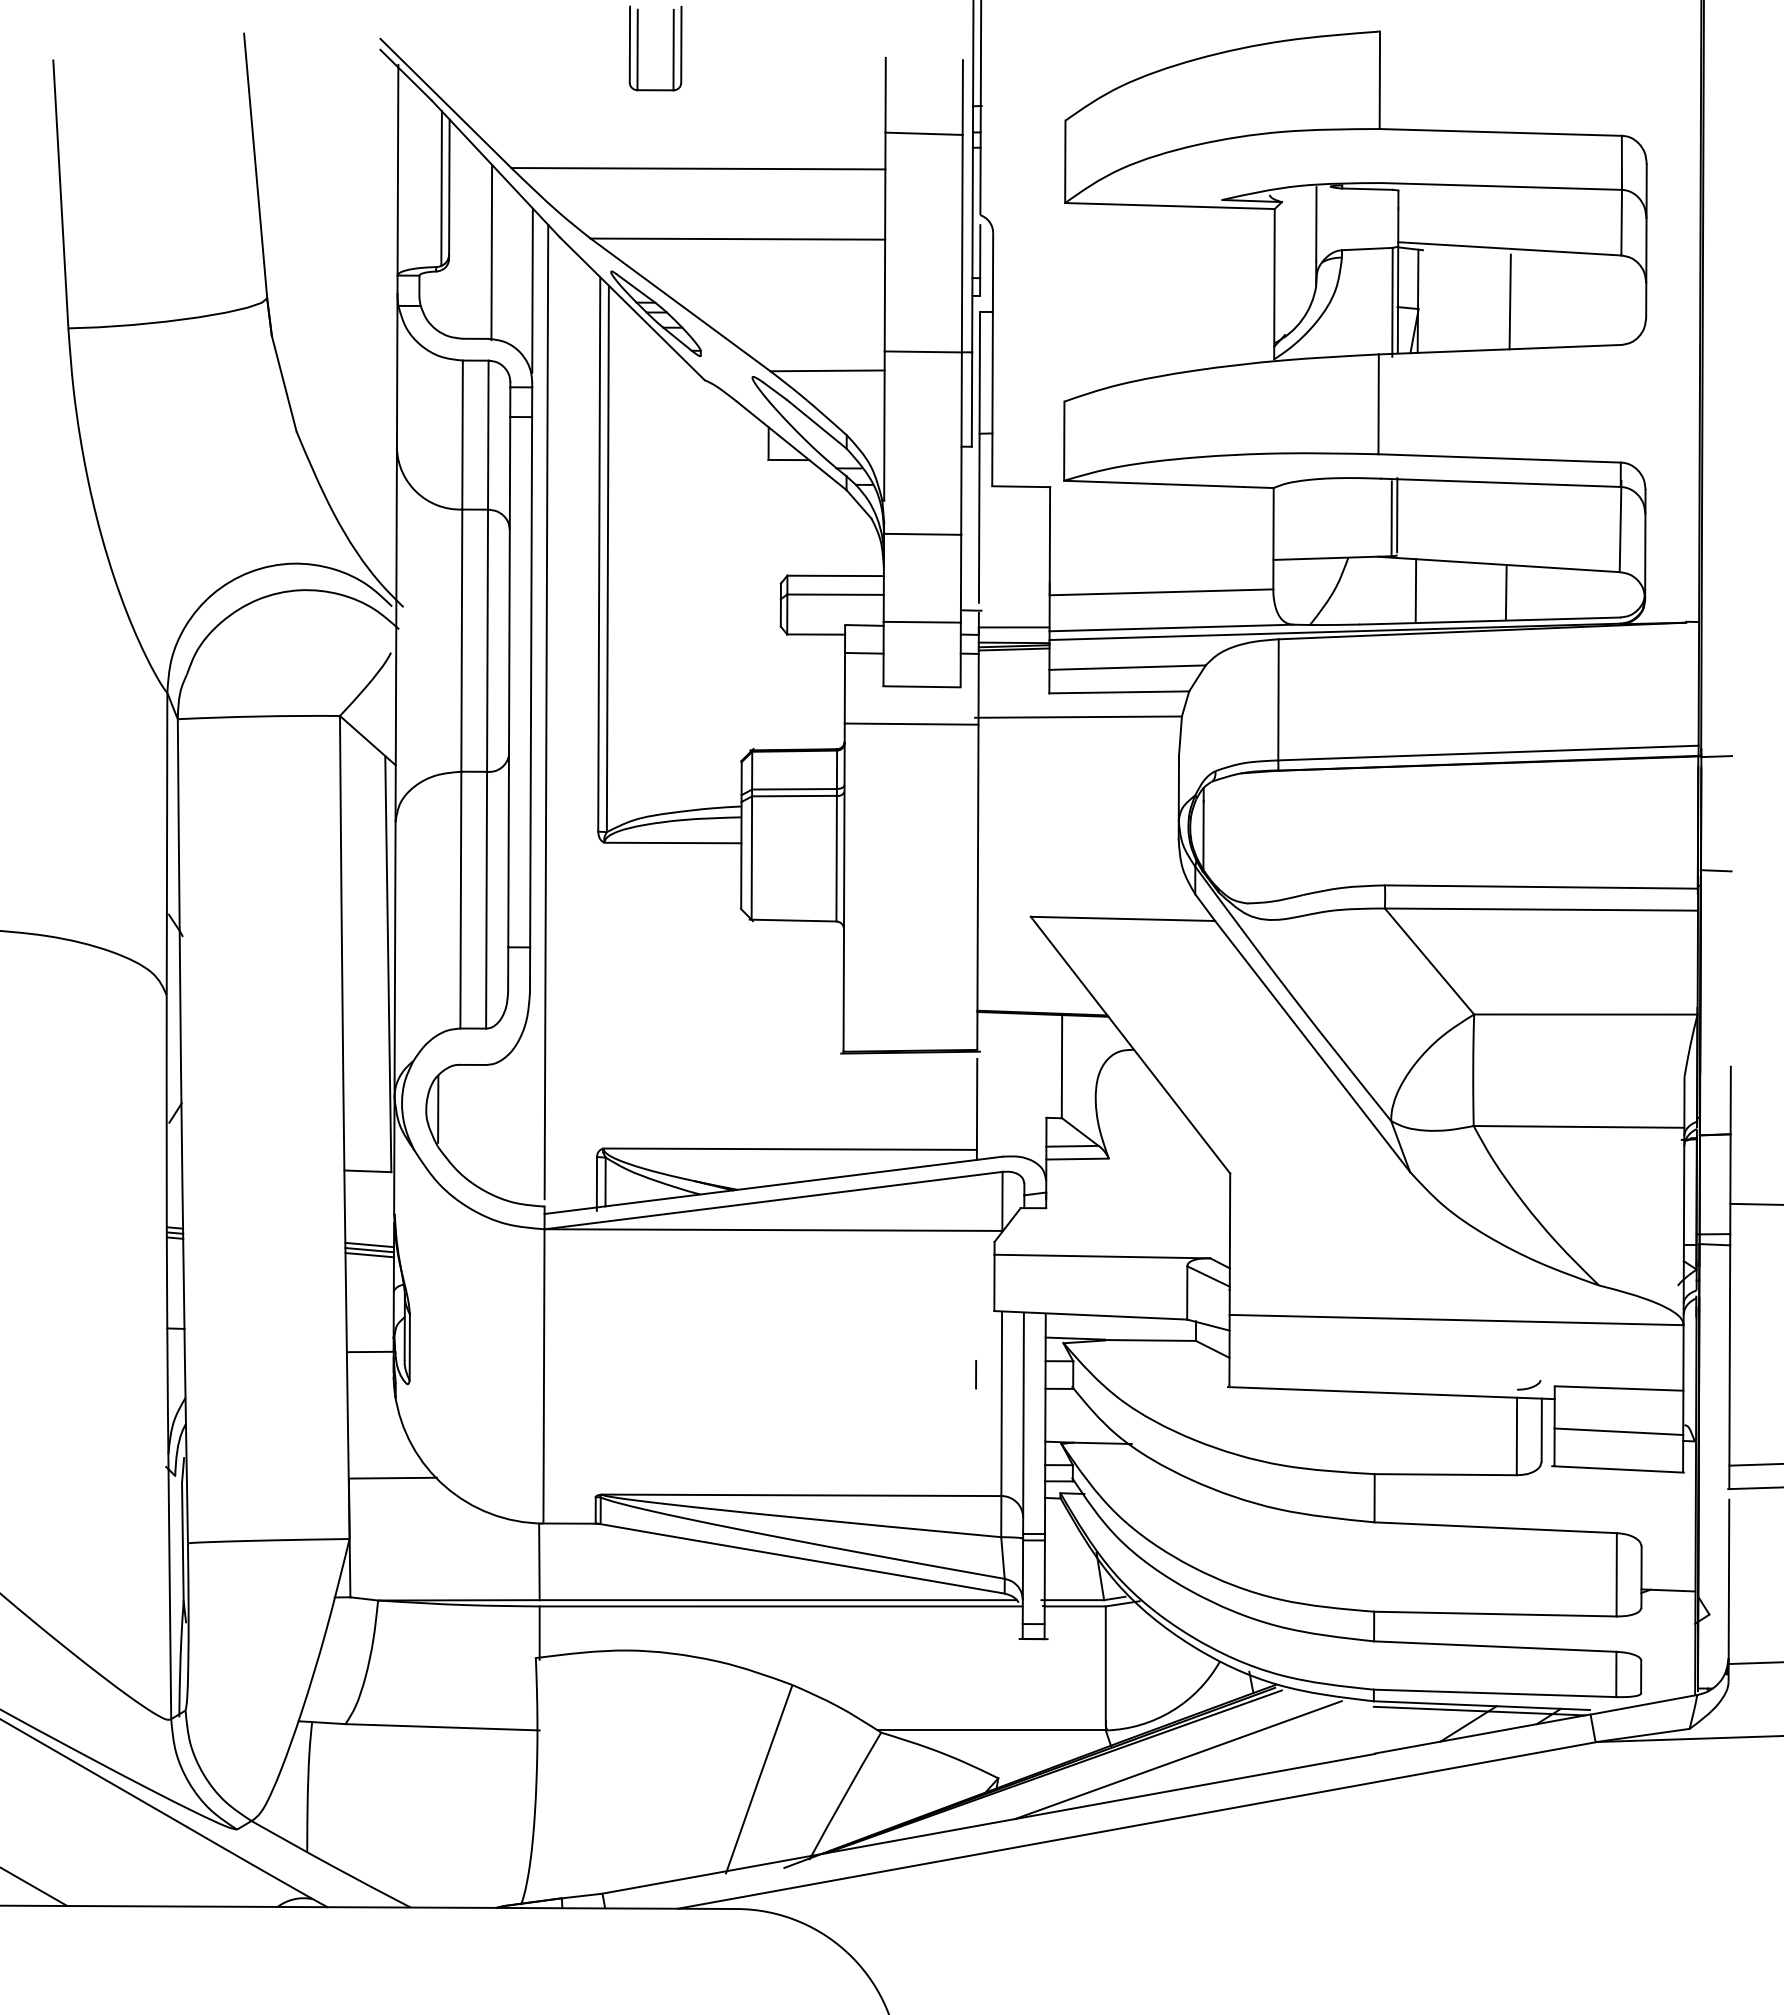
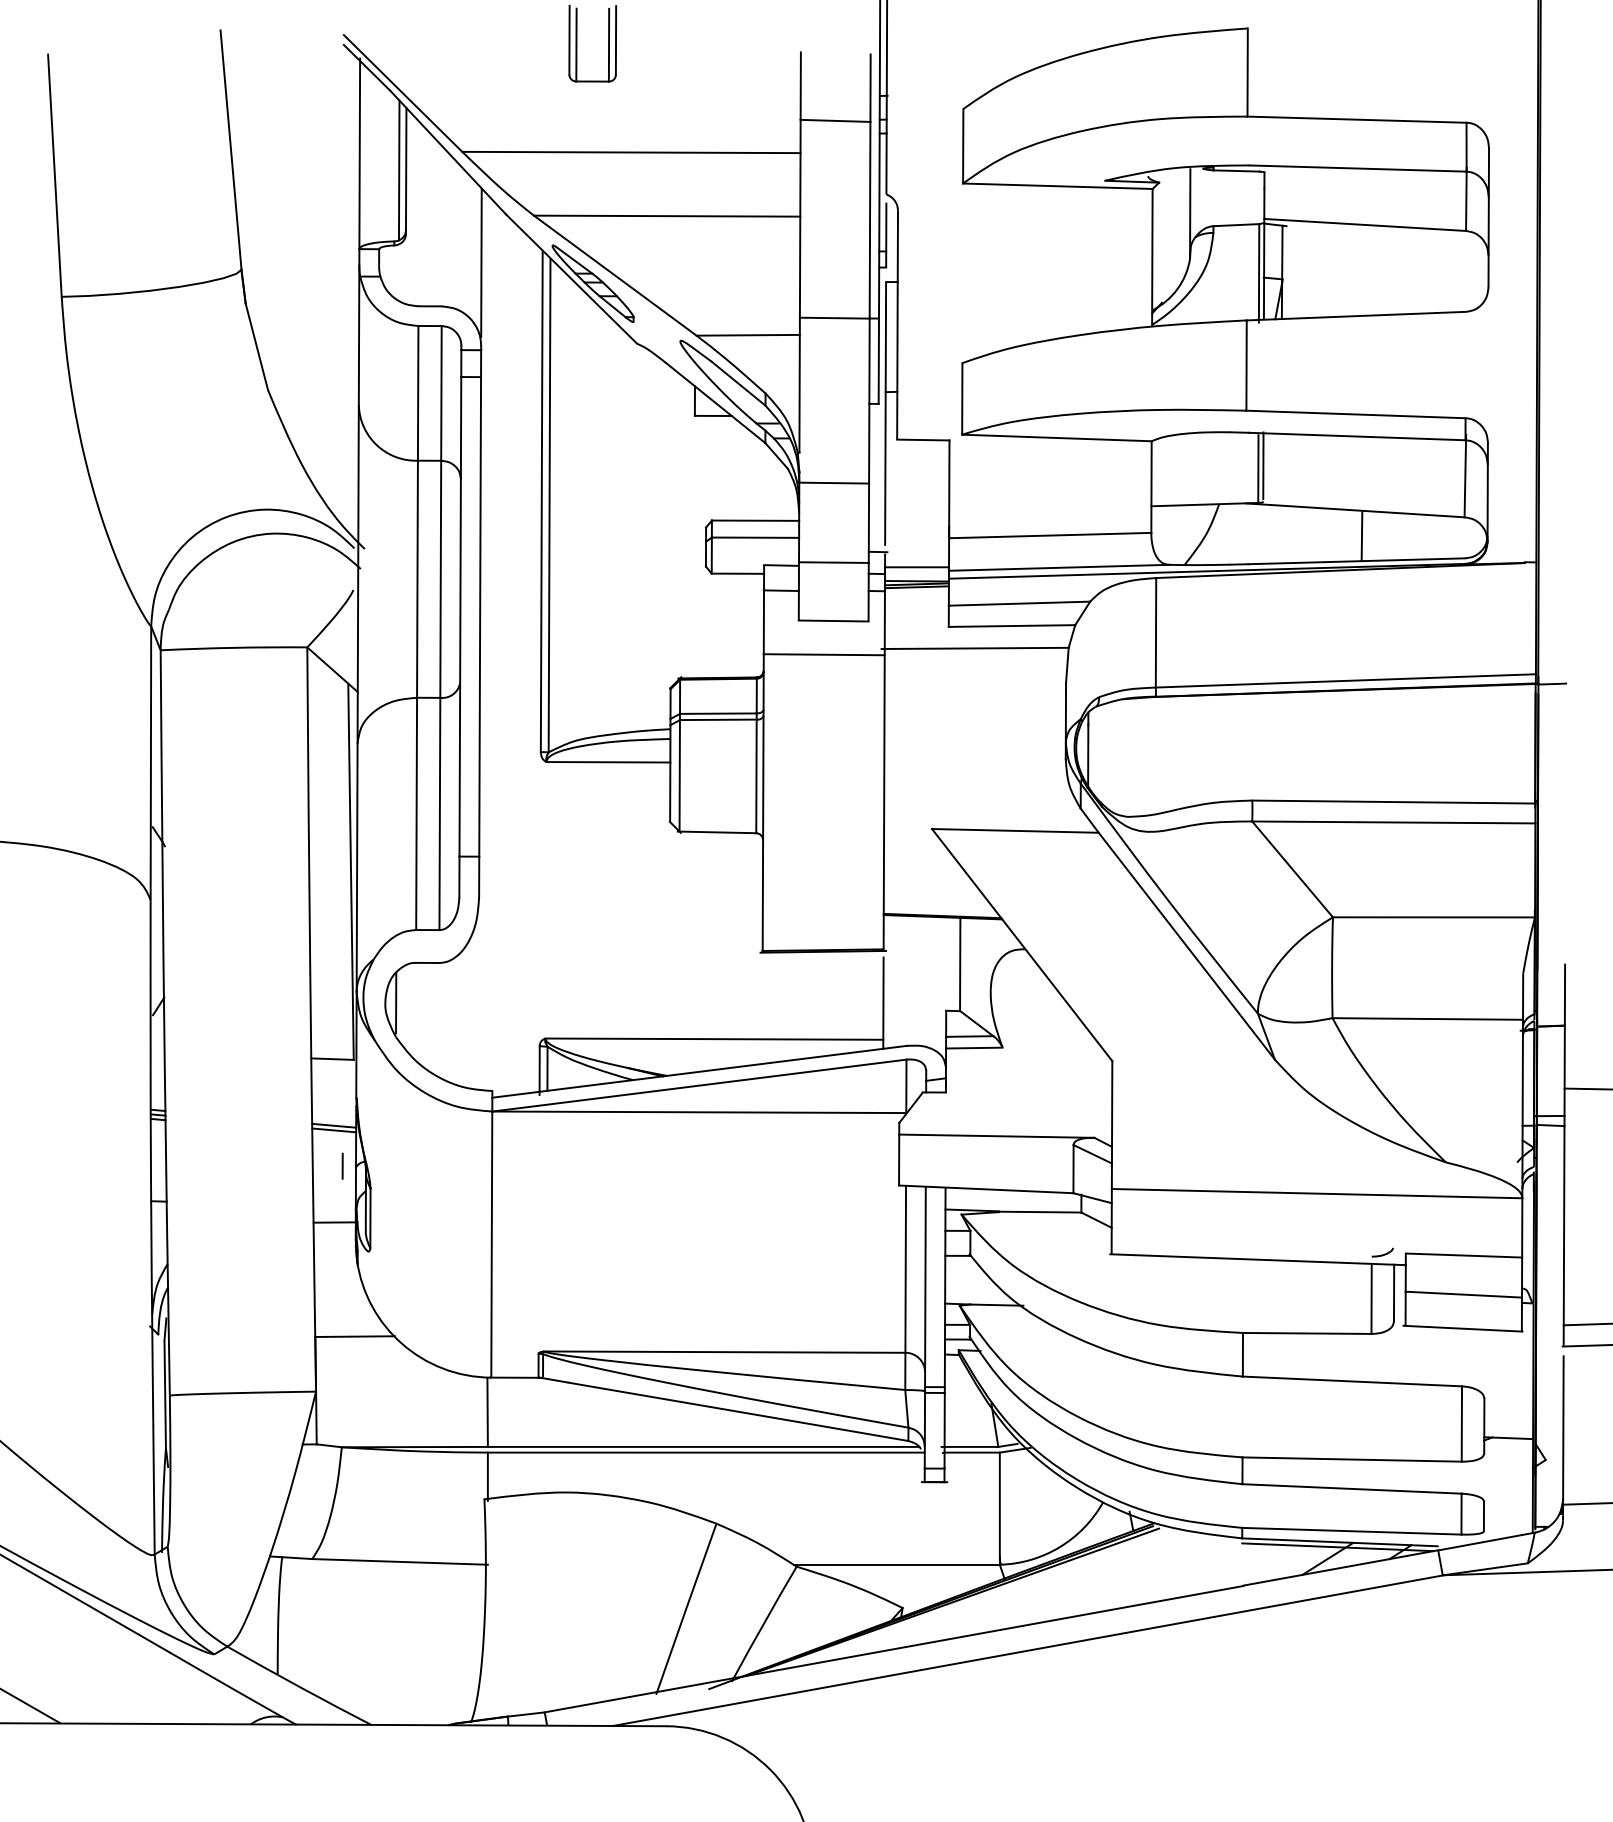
line: (491, 252) -> (444, 228), removed
line: (1509, 301) -> (1364, 272), removed
line: (1415, 591) -> (1279, 534), removed
line: (546, 711) -> (494, 643), removed
line: (1715, 870) -> (1551, 787), removed
line: (369, 1255) -> (334, 1135), removed
line: (976, 1374) -> (343, 1166), moved
line: (1178, 1760) -> (1065, 1591), removed

